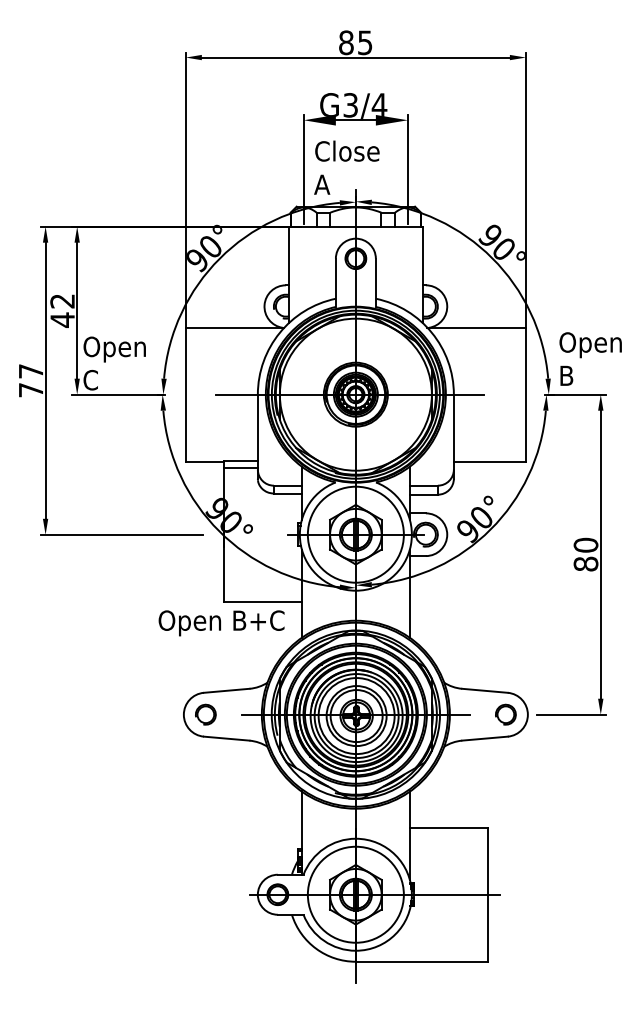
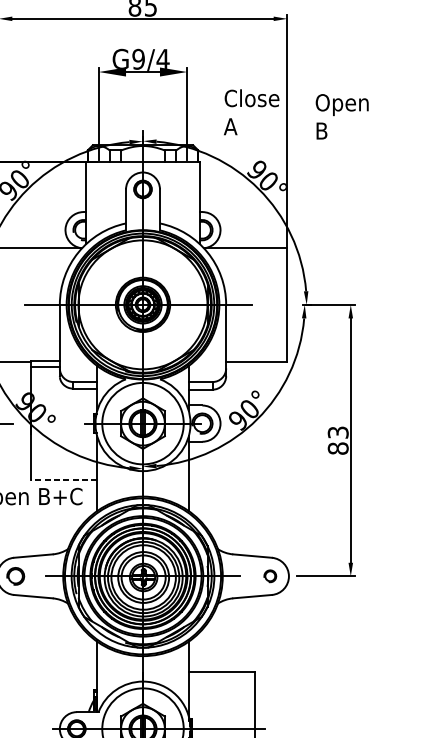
text: (350, 105) -> (138, 59), G3/4 -> G9/4
text: (346, 167) -> (251, 112), moved
text: (590, 358) -> (342, 116), moved
text: (585, 544) -> (337, 431), 80 -> 83
line: (262, 601) -> (63, 480), solid -> dashed
part: (505, 714) -> (269, 576), size x0.7

